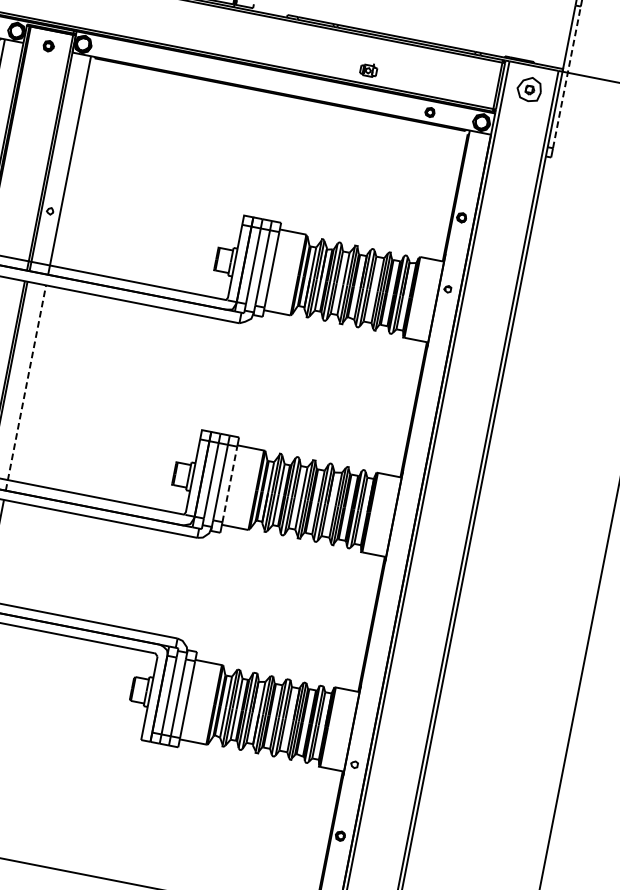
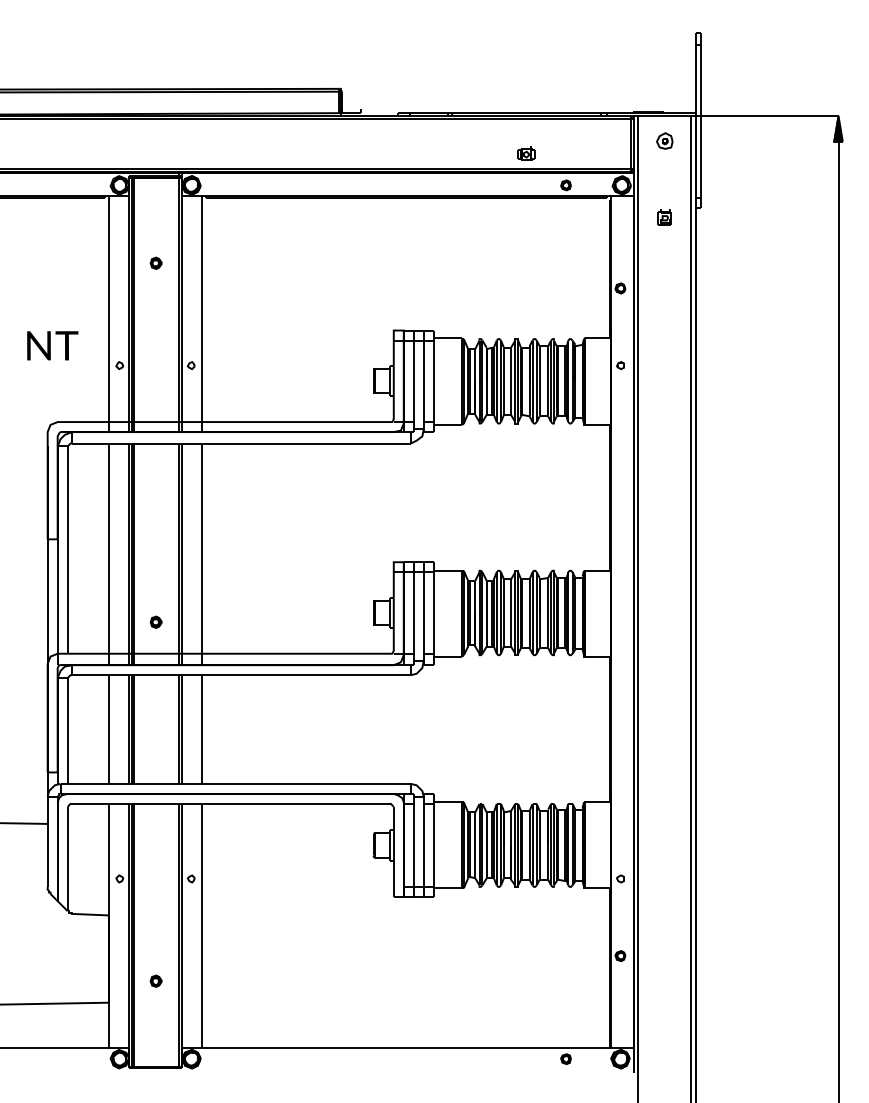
part: (48, 45) -> (155, 262), moved
part: (368, 69) -> (526, 153), moved
line: (567, 76) -> (701, 120), dashed -> solid
part: (529, 88) -> (664, 140), size x0.62
part: (515, 160) -> (664, 217), added
line: (26, 388) -> (202, 554), dashed -> solid
line: (229, 483) -> (433, 612), dashed -> solid

